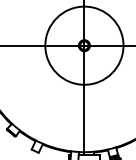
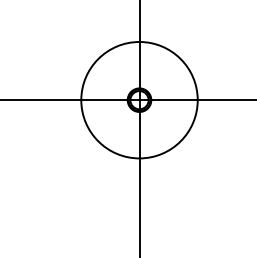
circle: (84, 45) -> (139, 99), size x0.7

